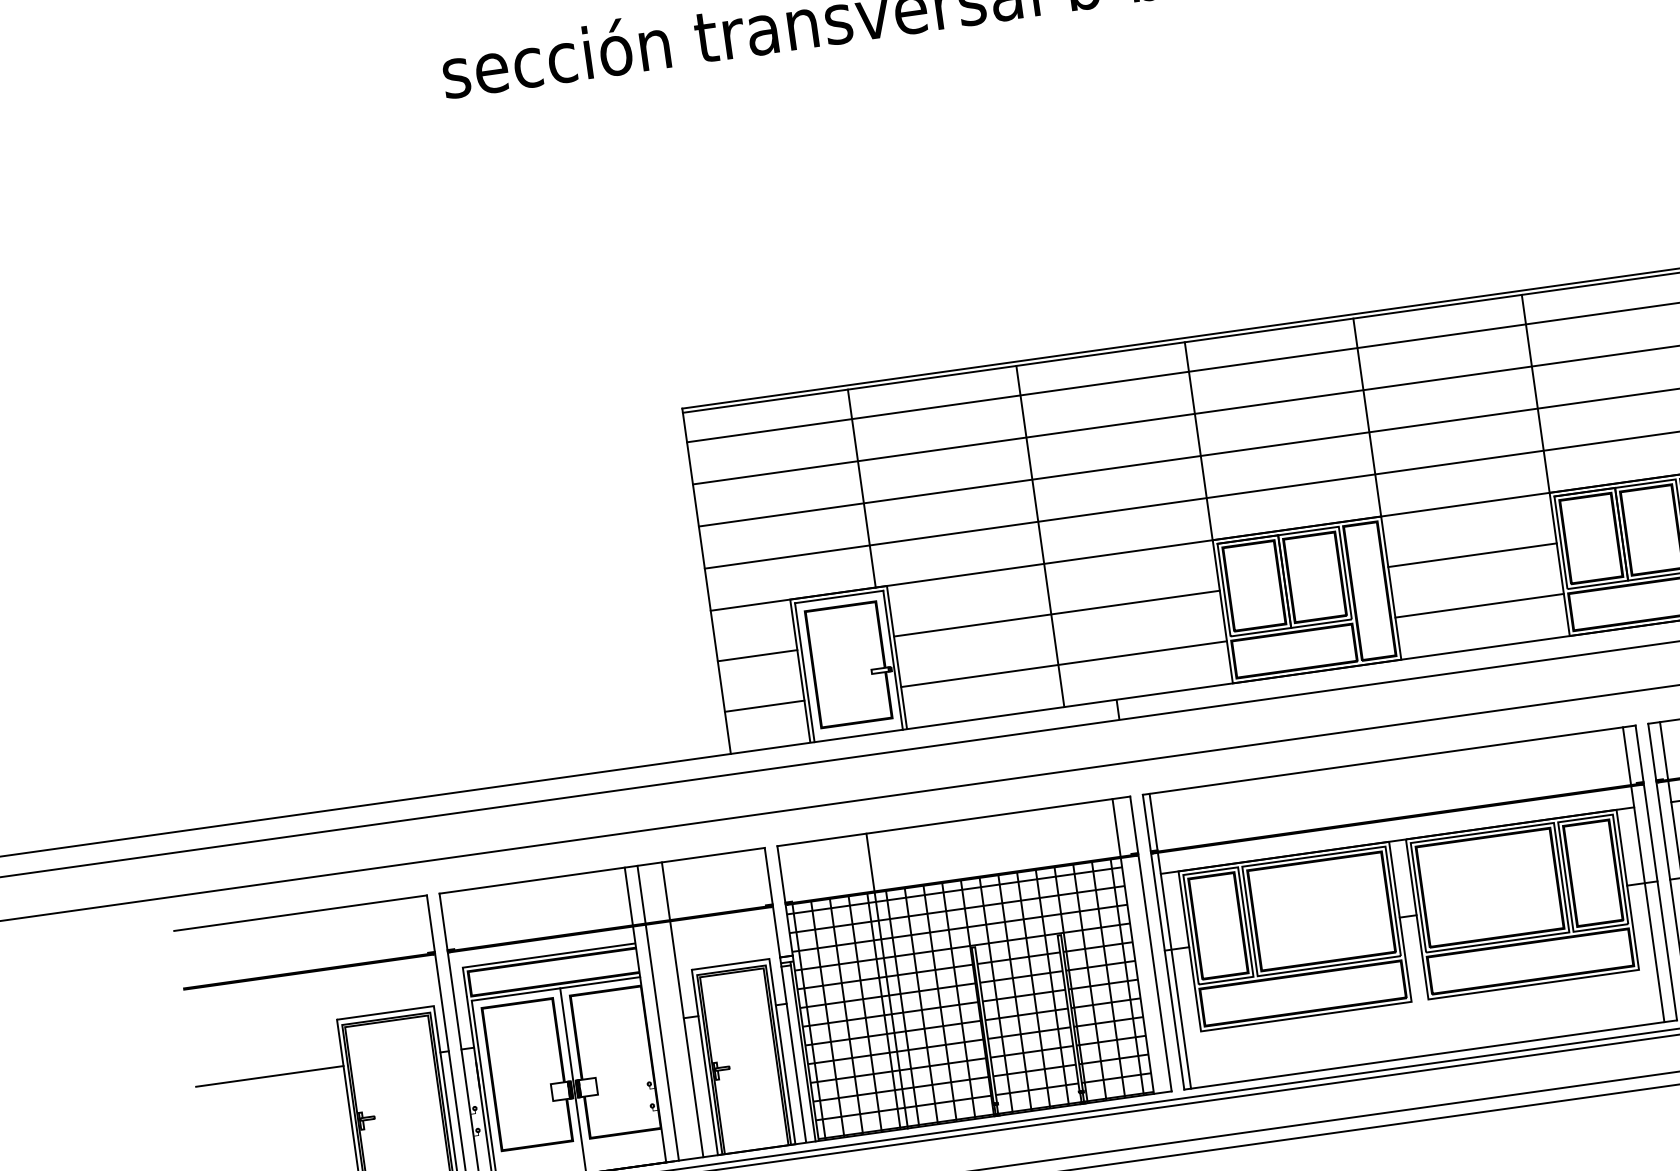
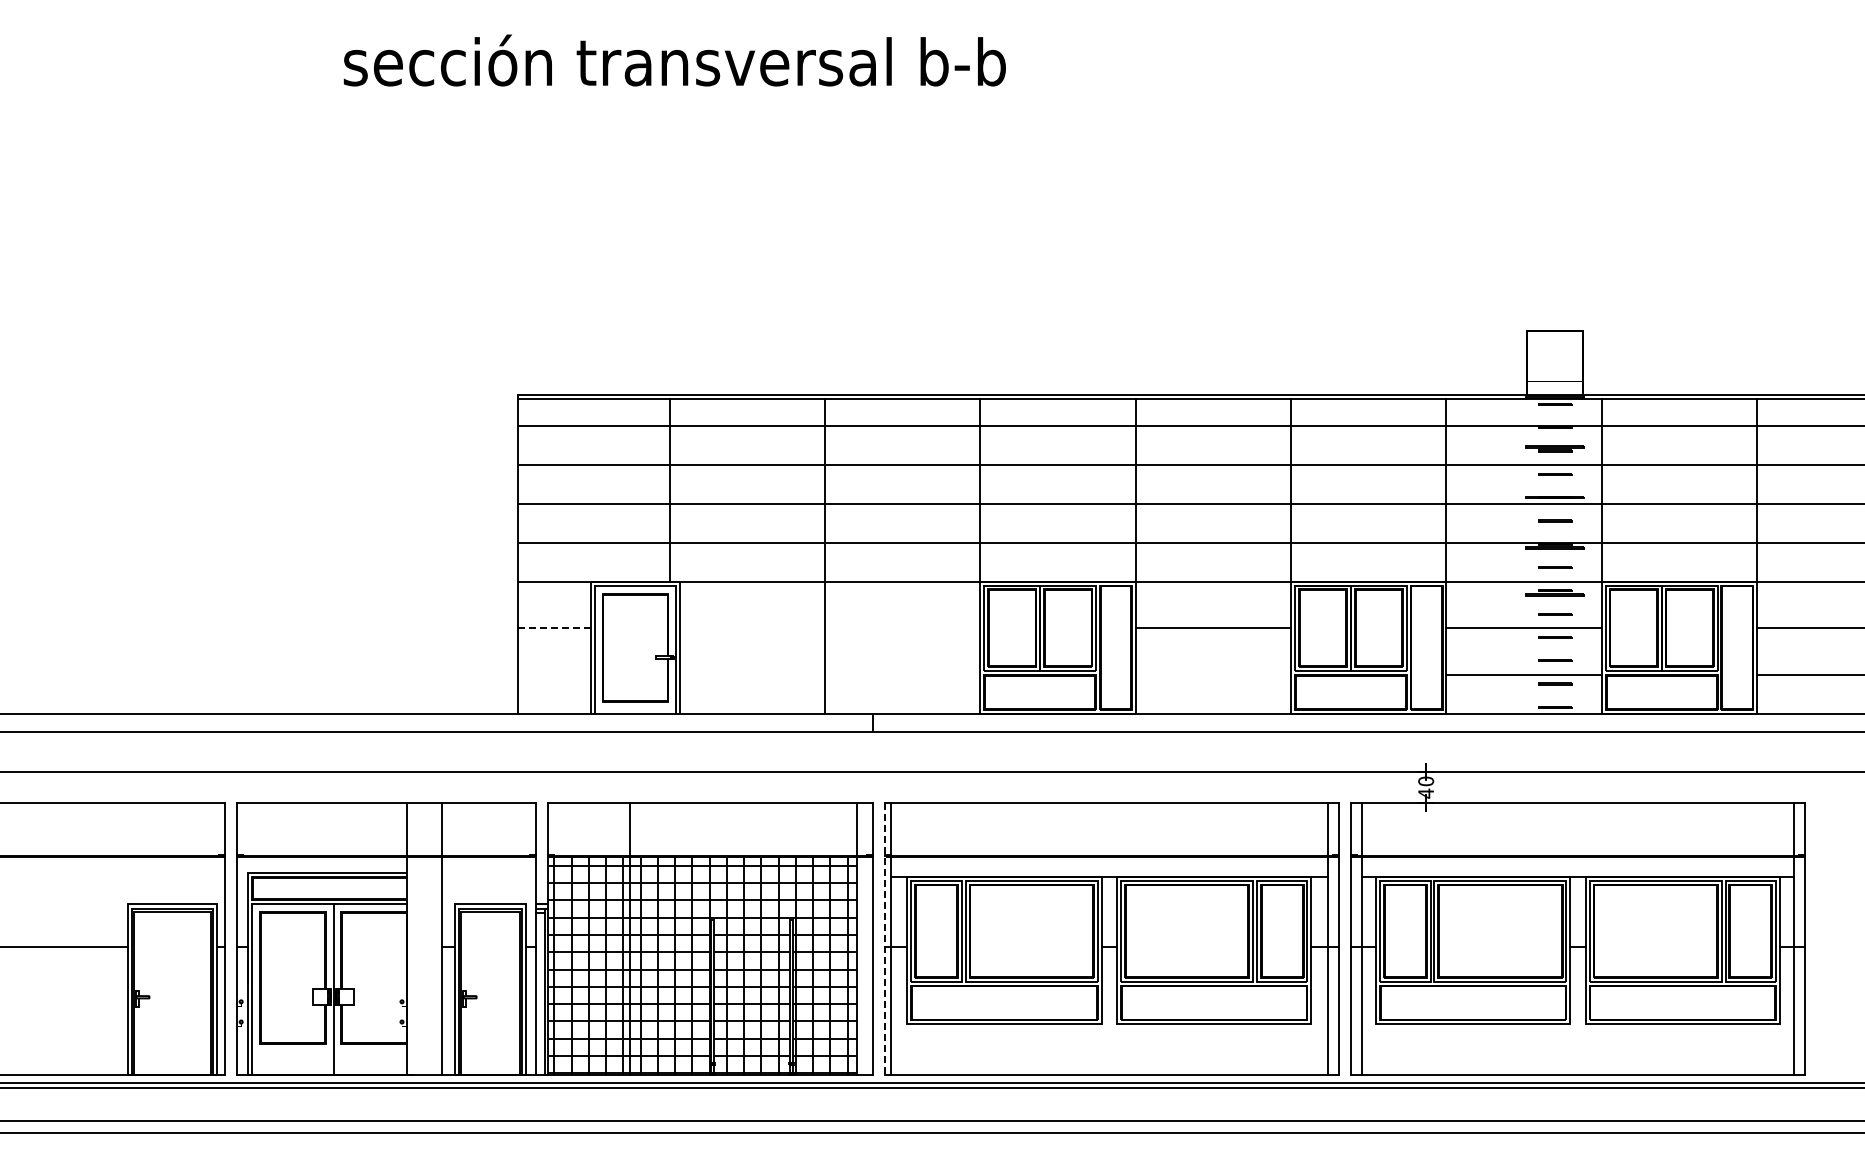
line: (1479, 605) -> (1213, 674), removed
line: (1057, 613) -> (830, 628), removed
line: (757, 655) -> (554, 628), solid -> dashed
line: (1064, 663) -> (830, 674), removed
line: (763, 705) -> (553, 674), removed
line: (1163, 941) -> (884, 938), solid -> dashed
line: (658, 1012) -> (419, 938), removed

